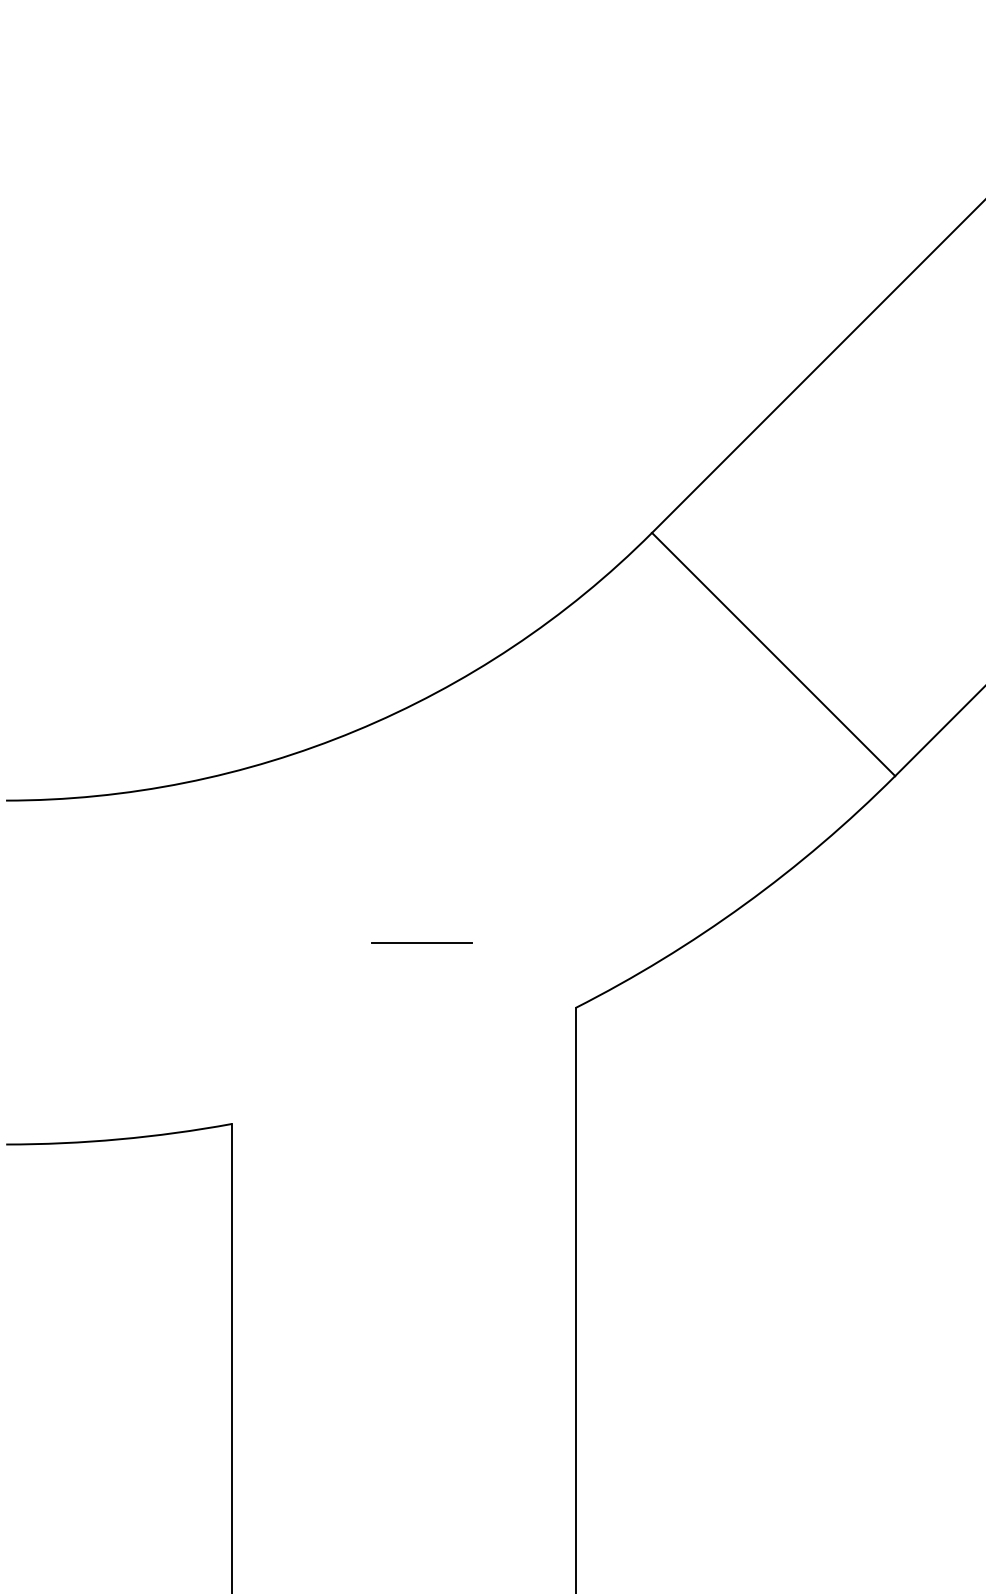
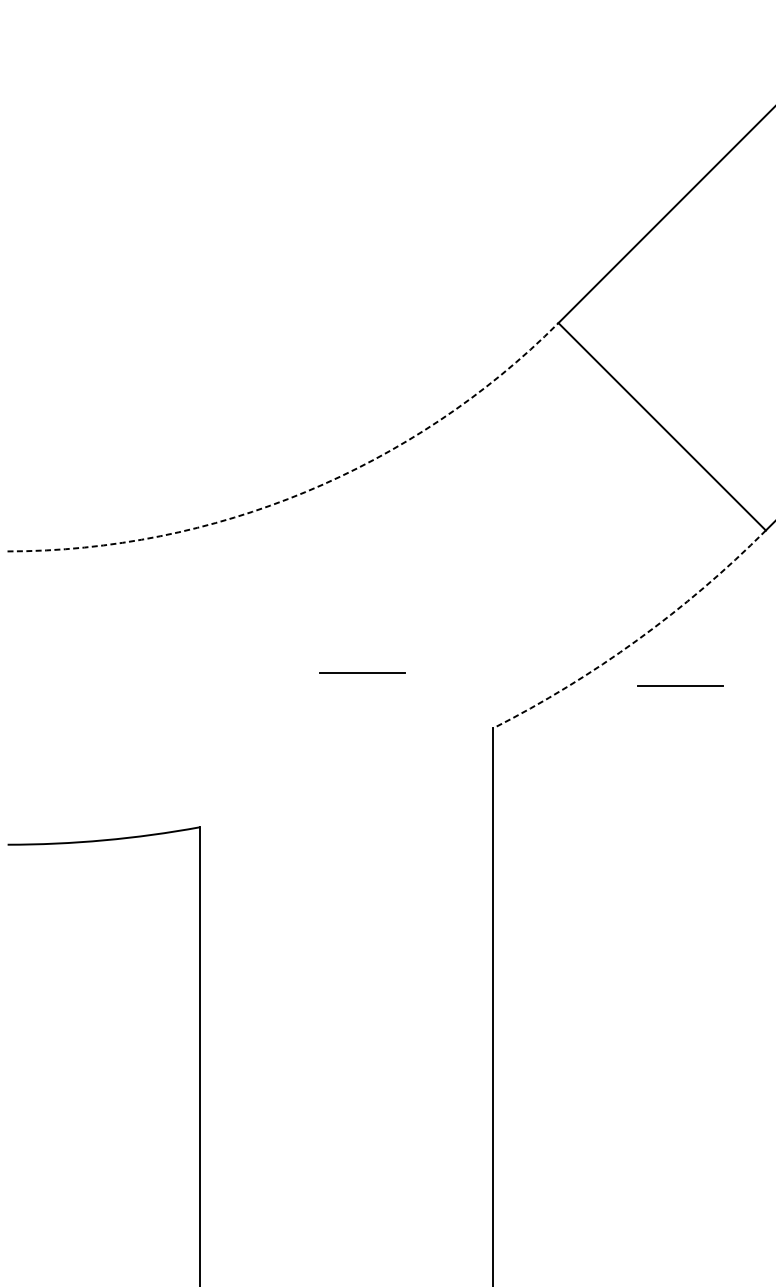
arc: (355, 730) -> (305, 491), solid -> dashed
arc: (744, 904) -> (637, 640), solid -> dashed
line: (794, 958) -> (679, 686), added

